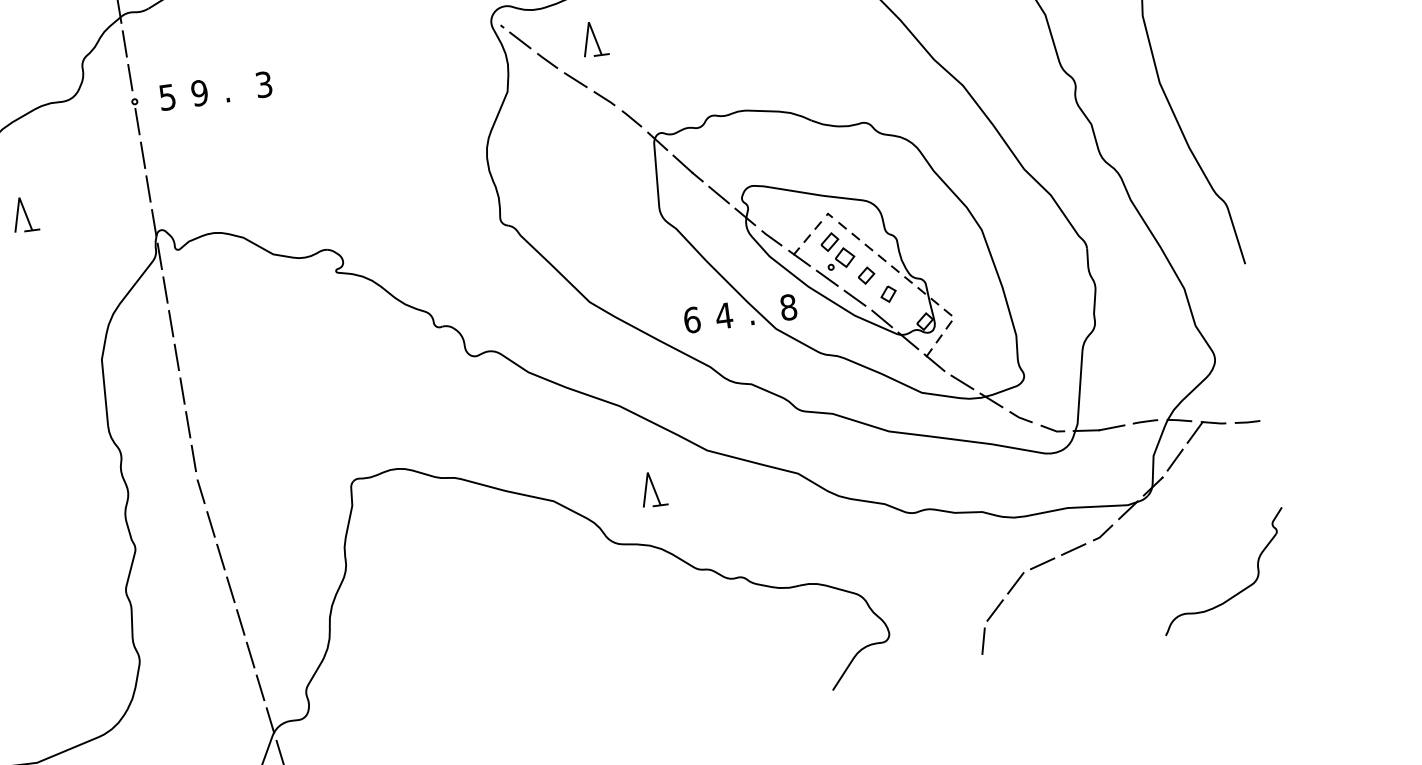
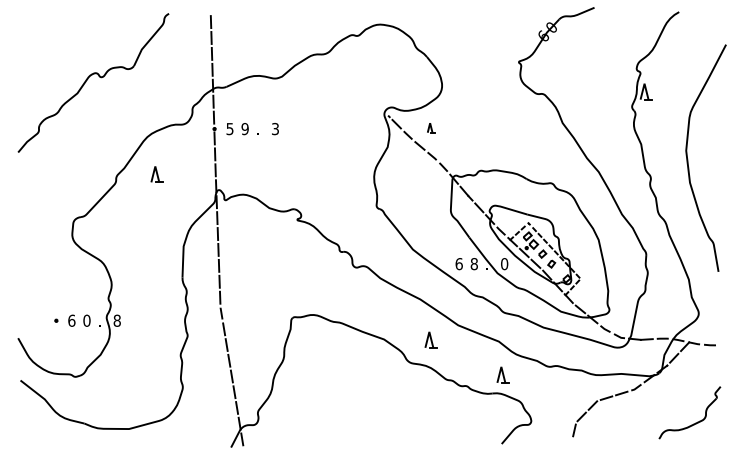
part: (592, 37) -> (430, 127), size x0.6
text: (788, 306) -> (504, 263), 8 -> 0
text: (724, 316) -> (474, 264), 4 -> 8
part: (815, 542) -> (502, 374), added

